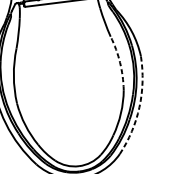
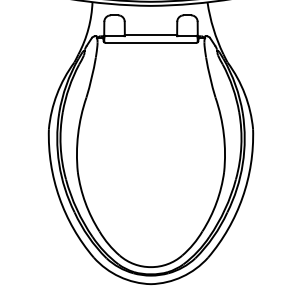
arc: (119, 62) -> (223, 134), dashed -> solid
arc: (139, 107) -> (242, 197), dashed -> solid

